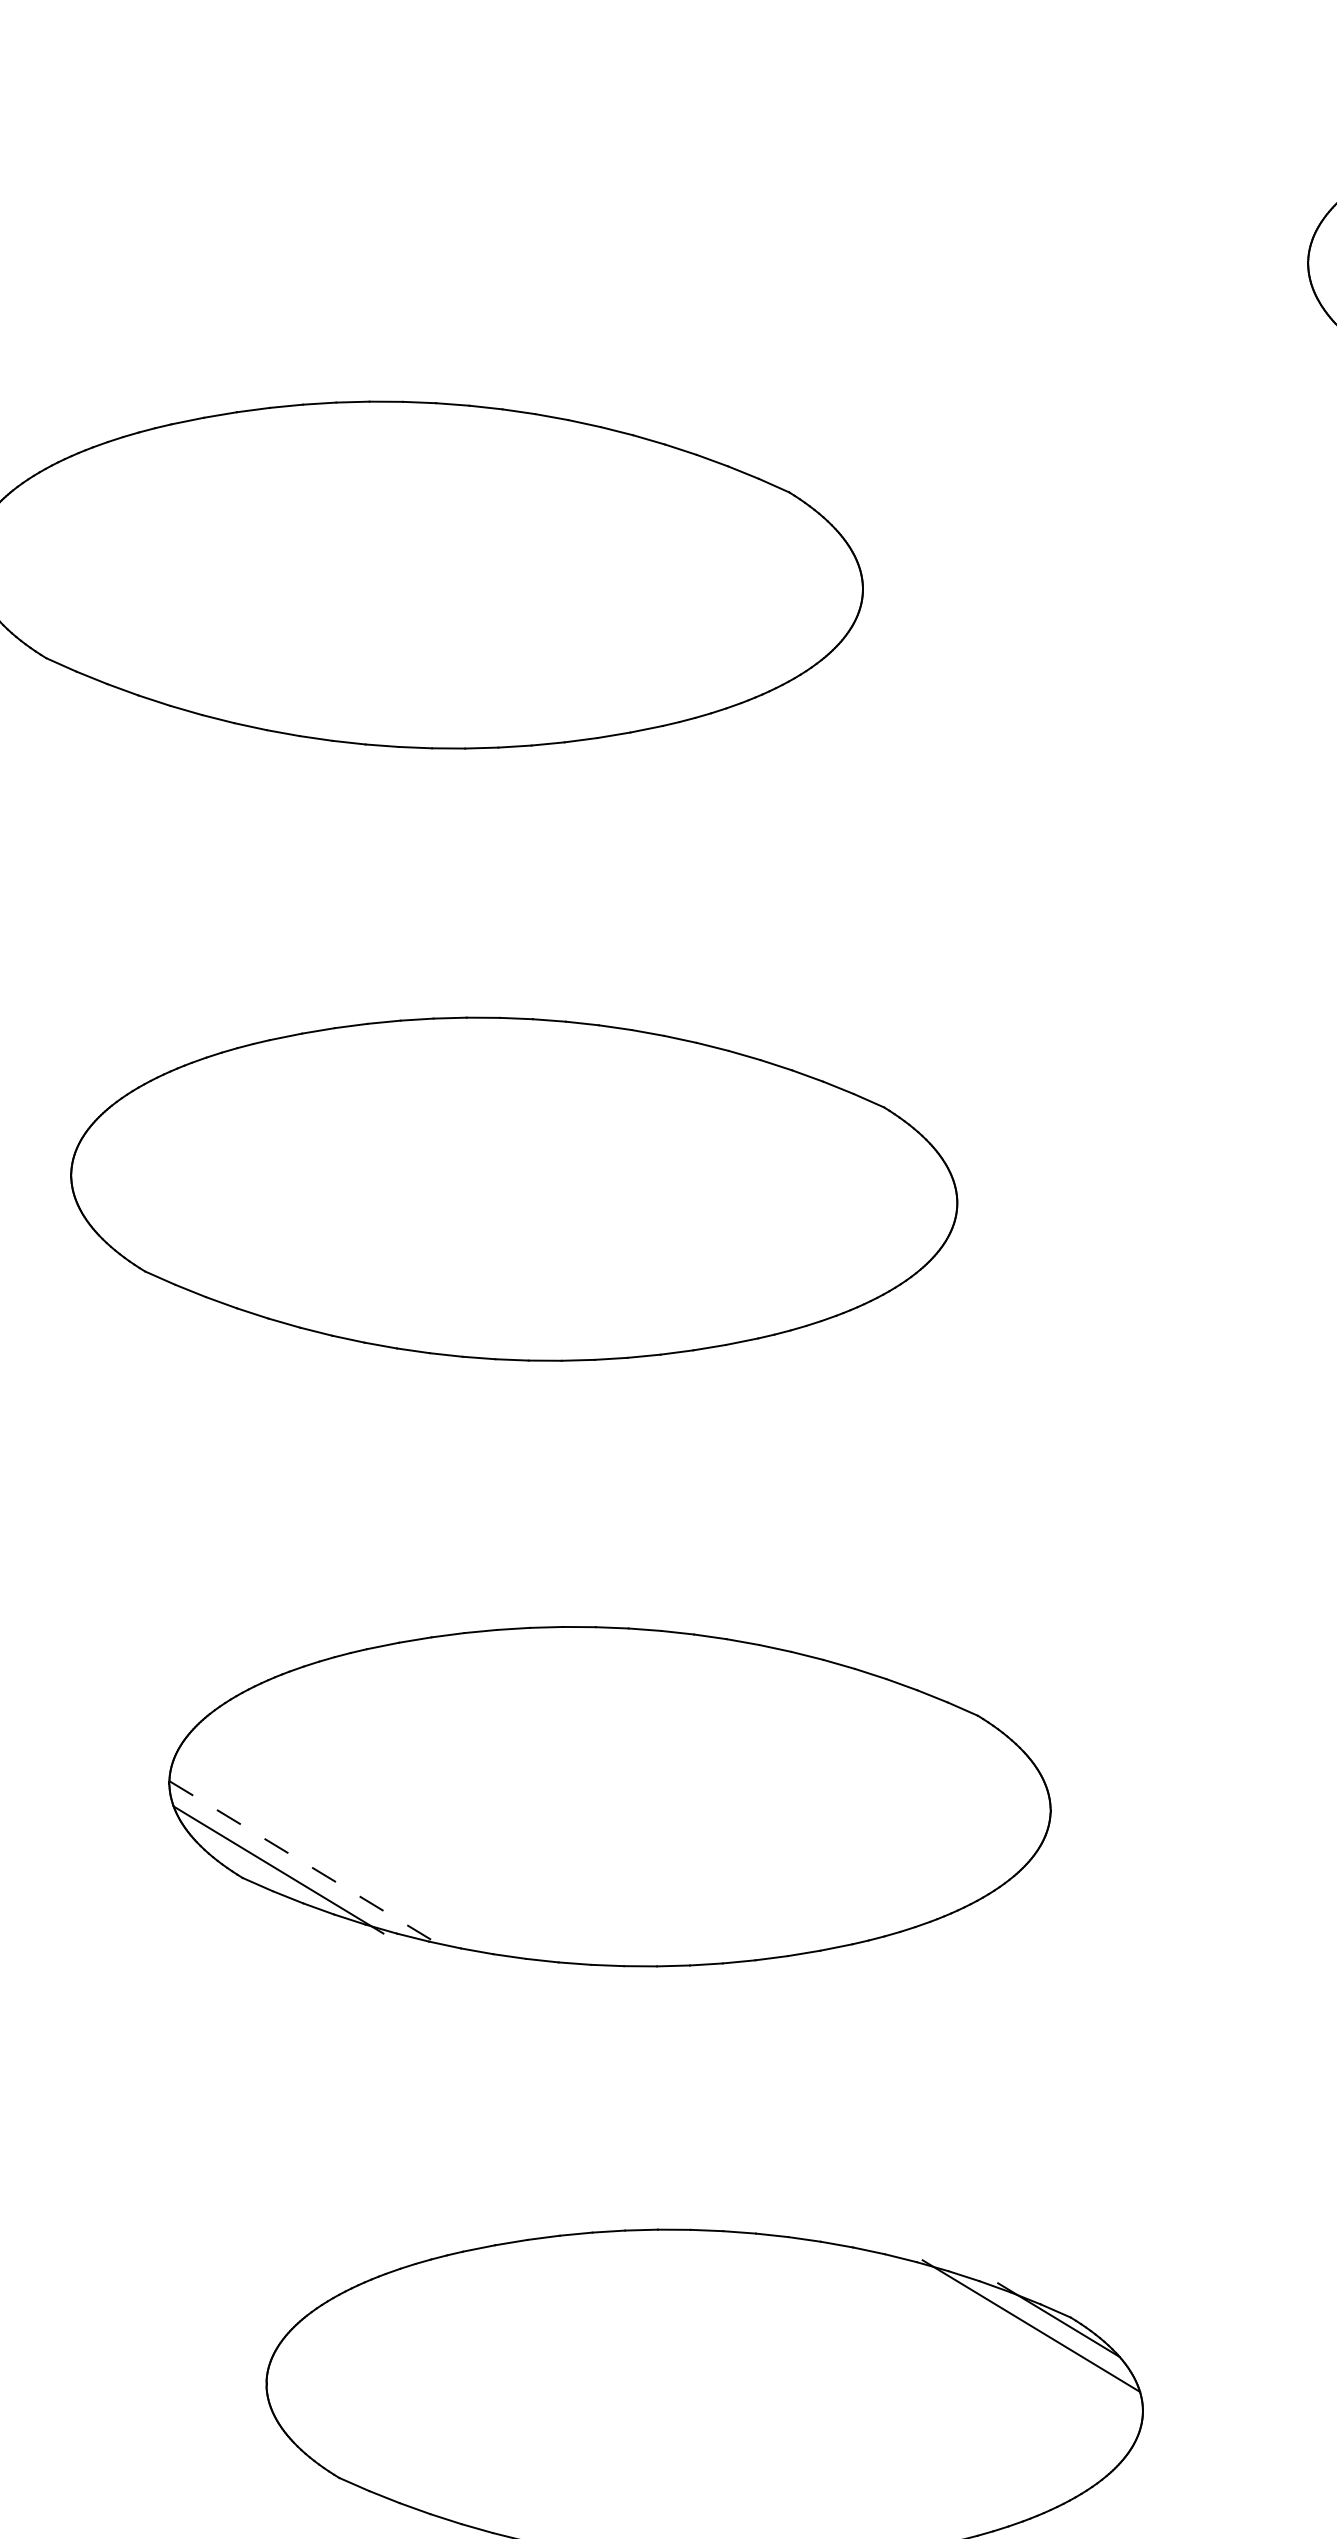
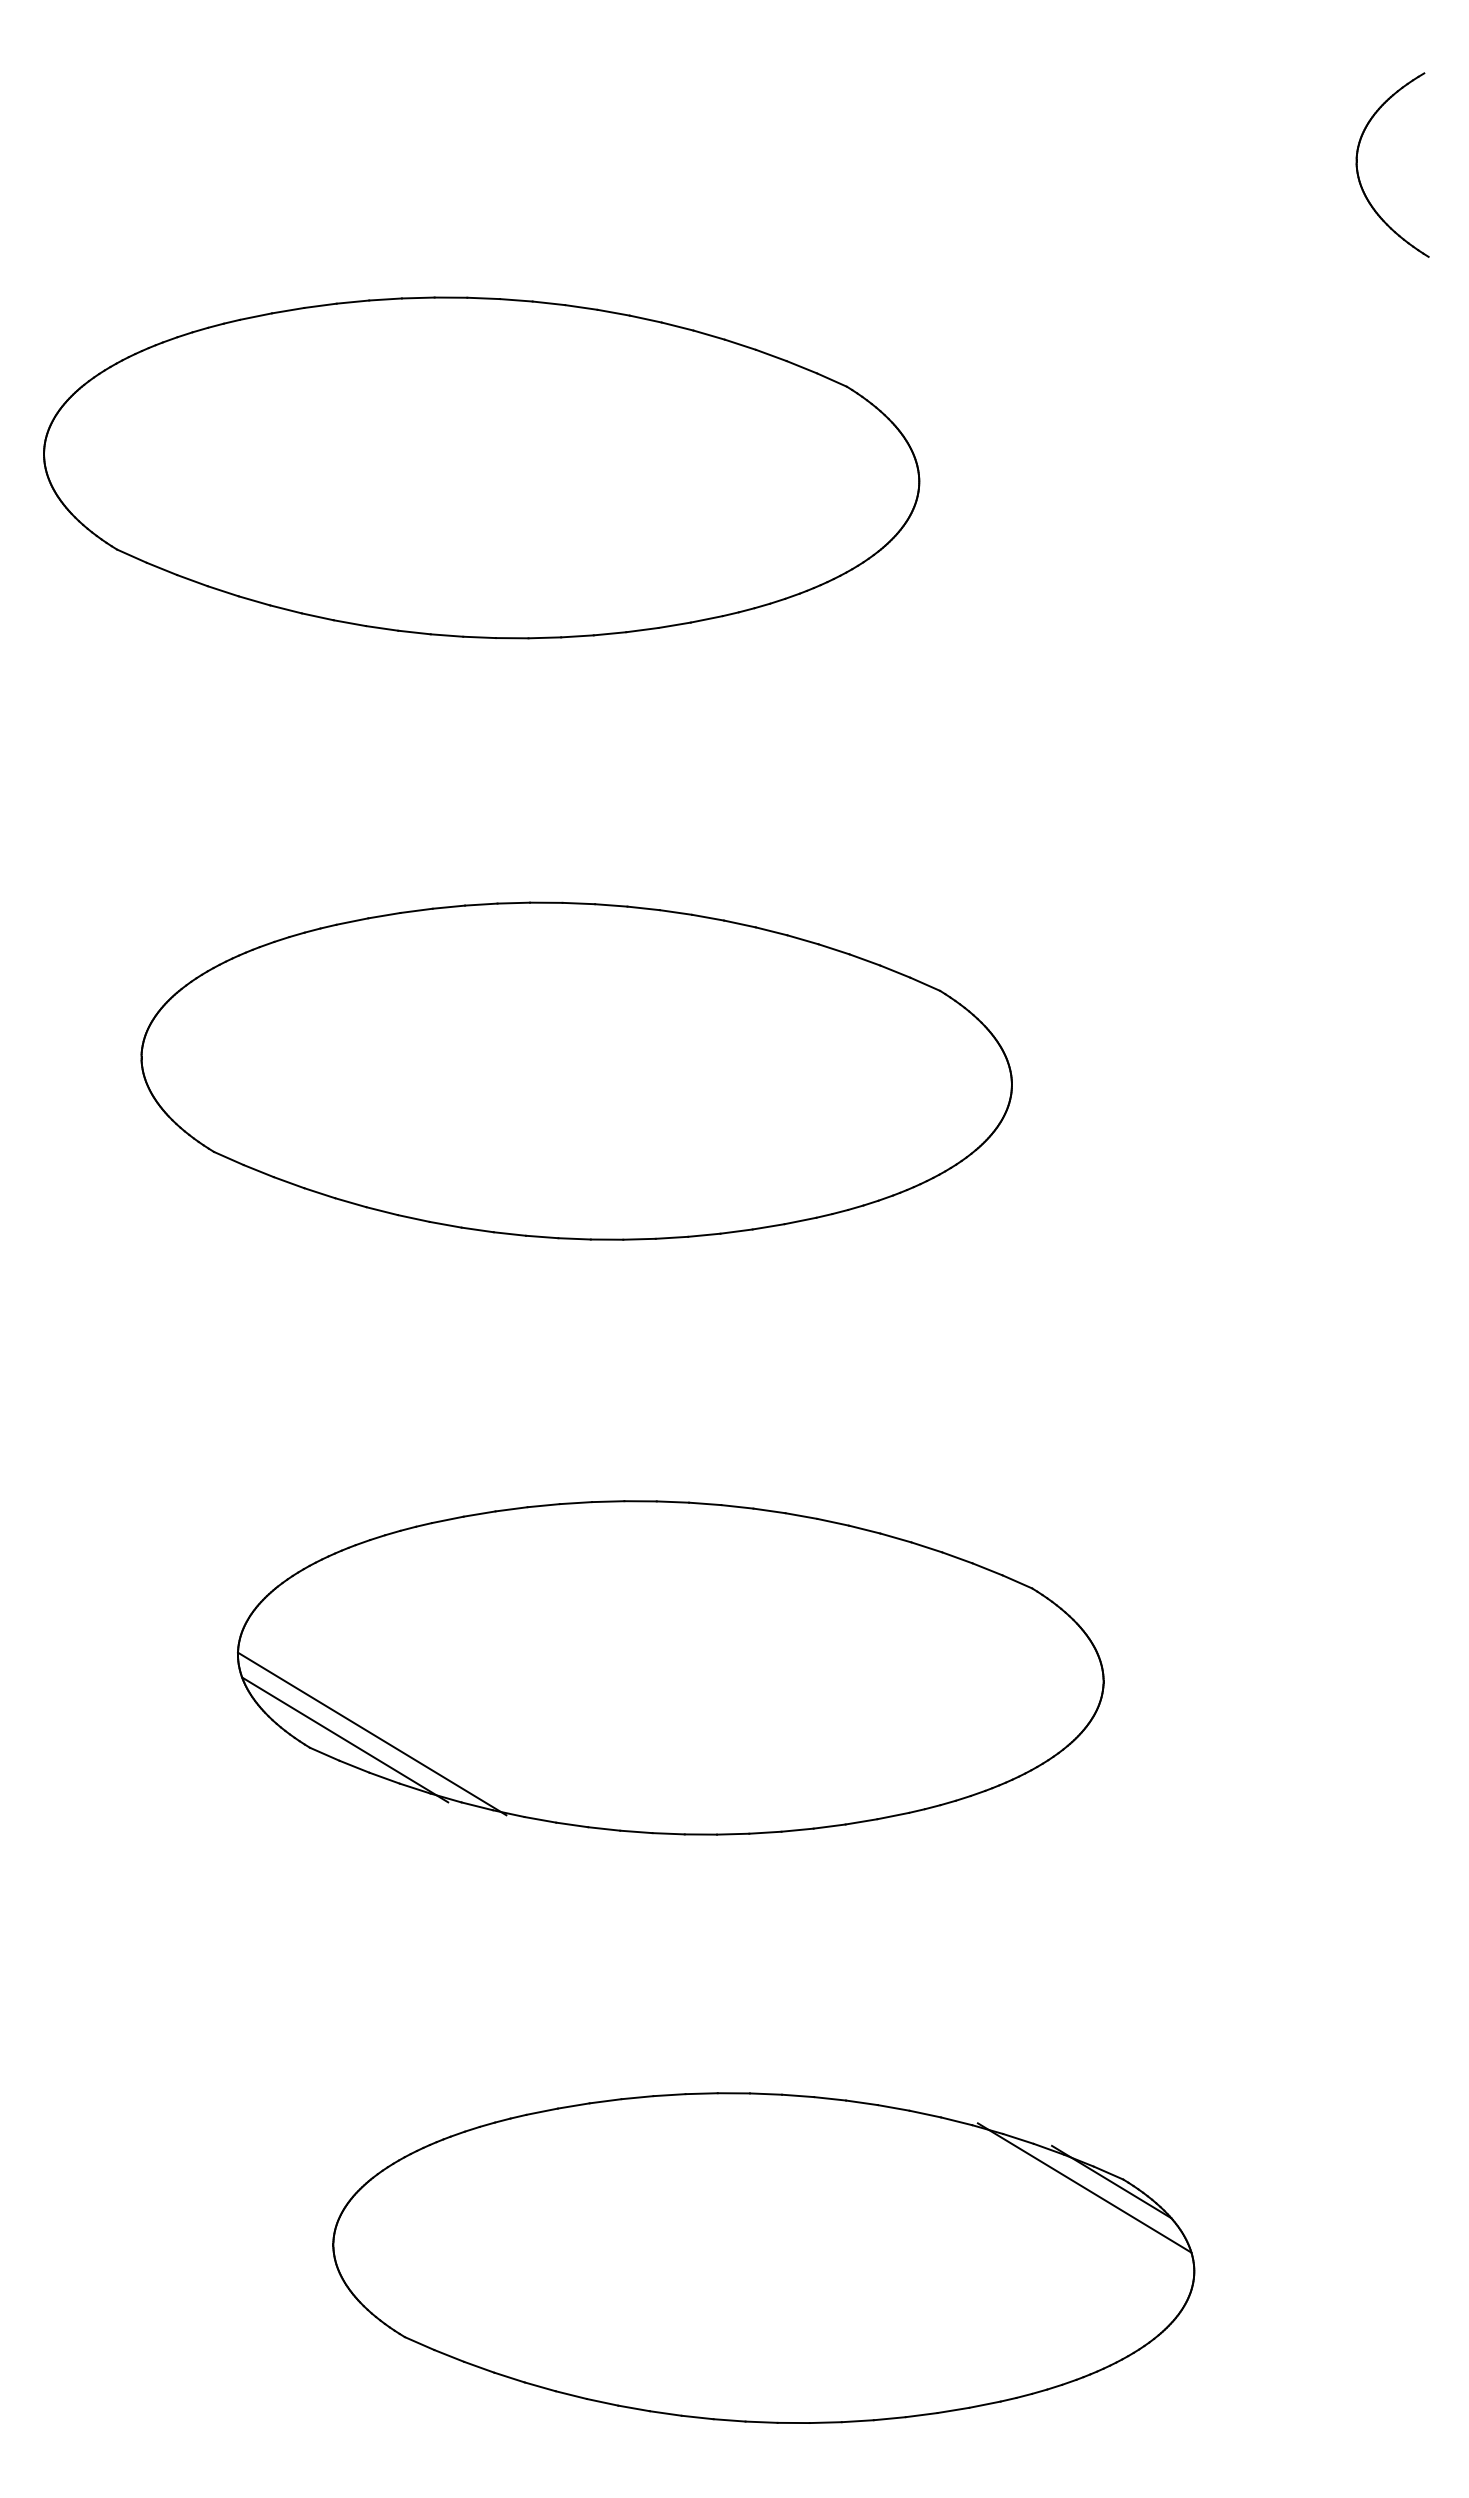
line: (306, 1863) -> (372, 1733), dashed -> solid

